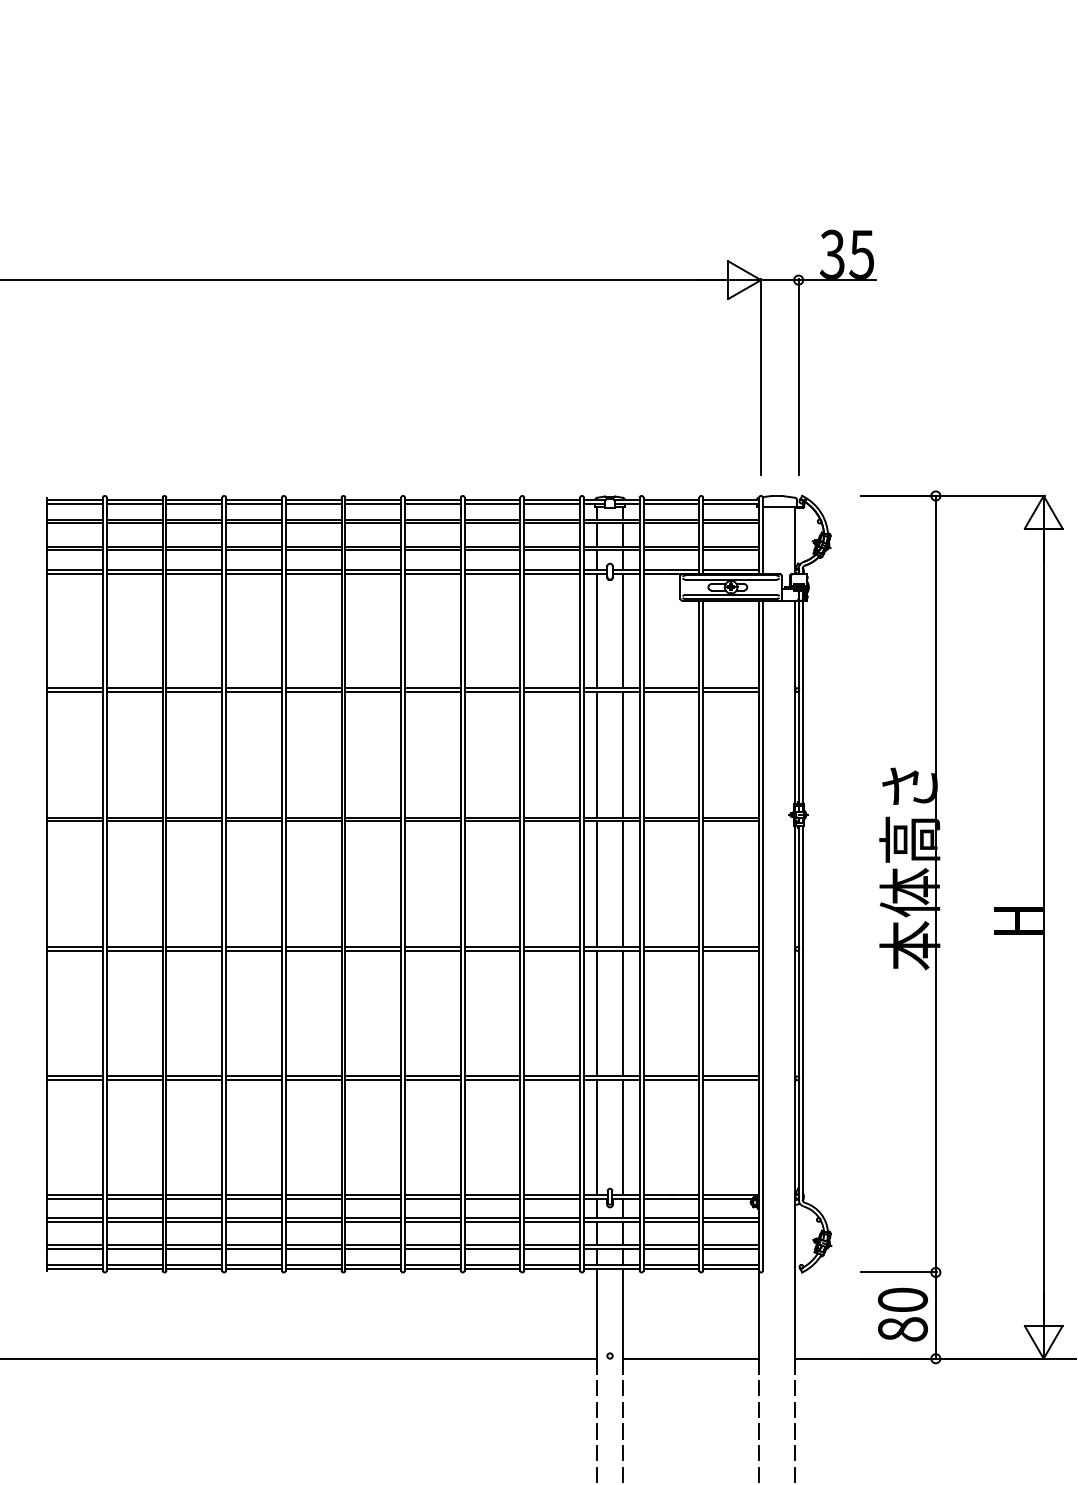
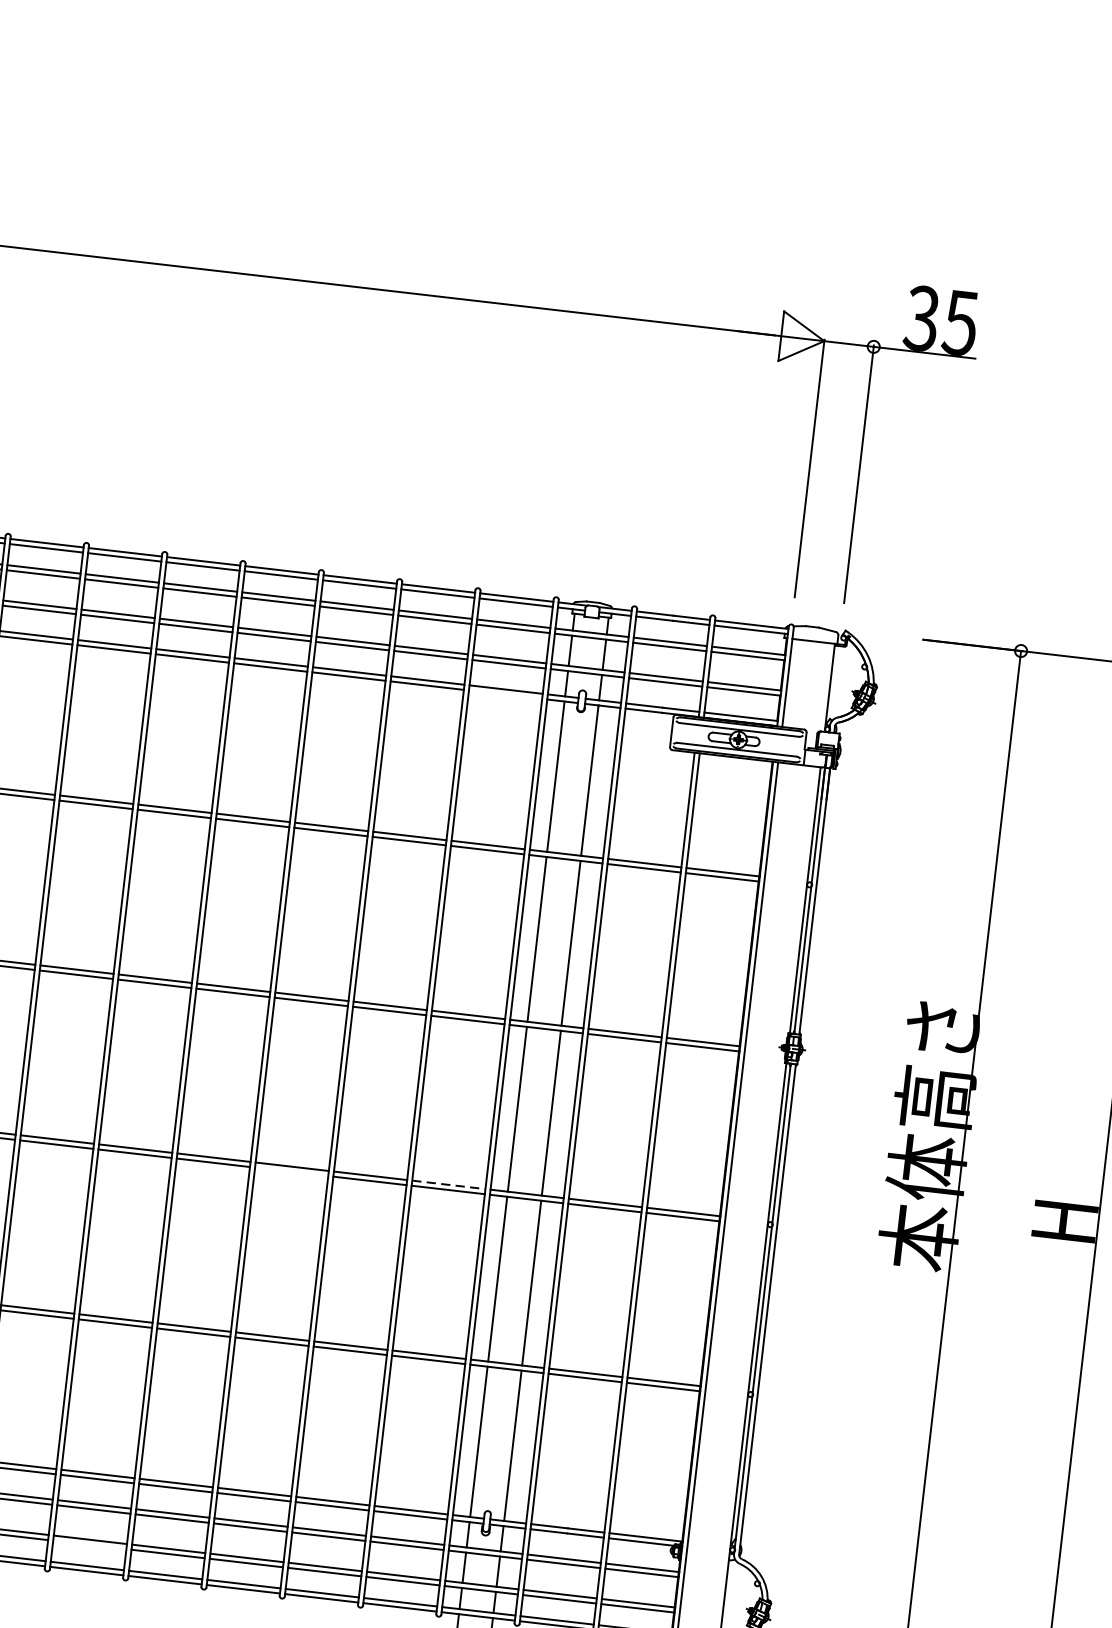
line: (552, 573) -> (506, 694), removed
line: (552, 946) -> (449, 1184), solid -> dashed
line: (432, 950) -> (291, 1171), removed
line: (313, 1248) -> (89, 1544), removed

